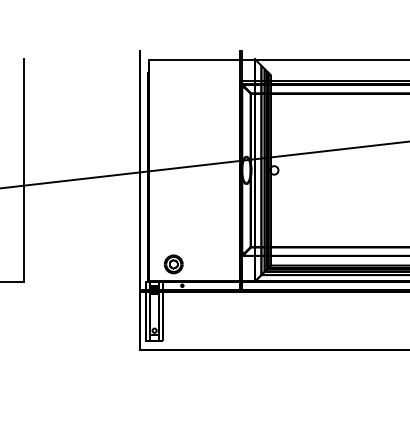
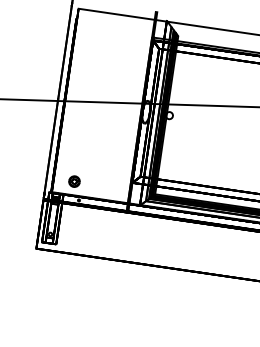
part: (173, 264) -> (74, 181), size x0.71

